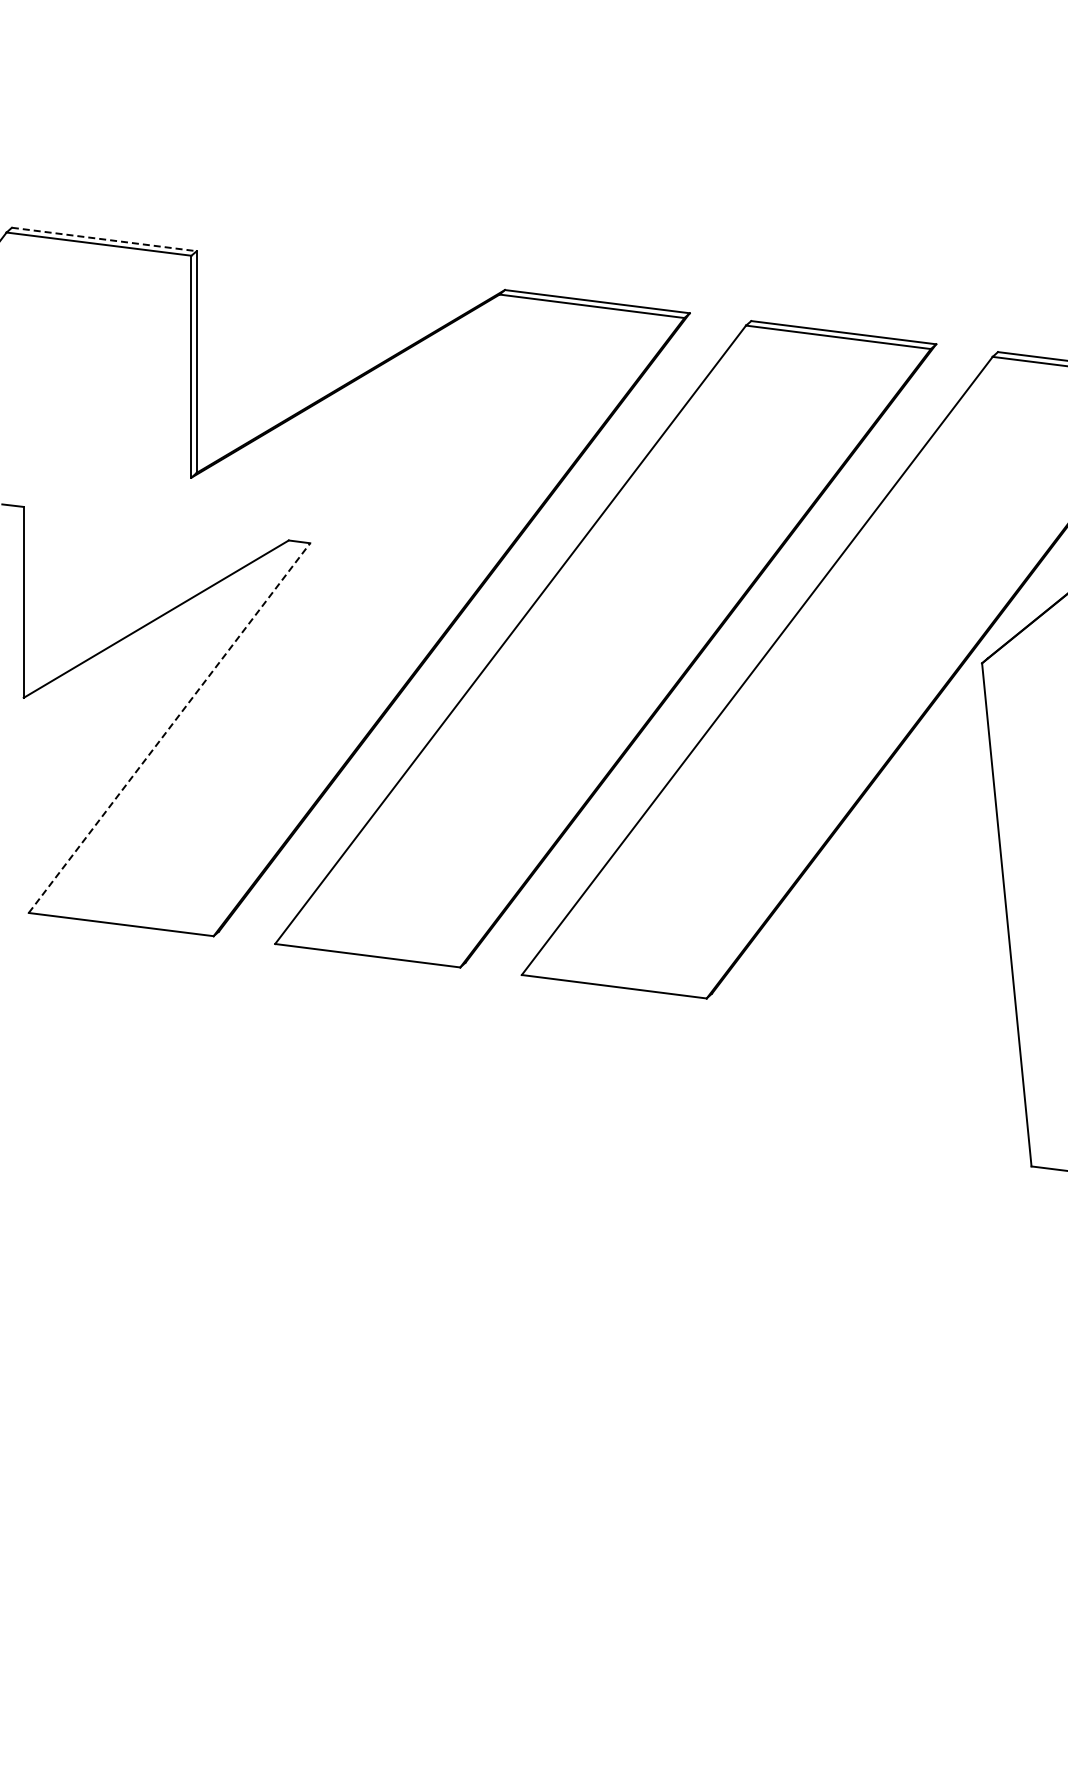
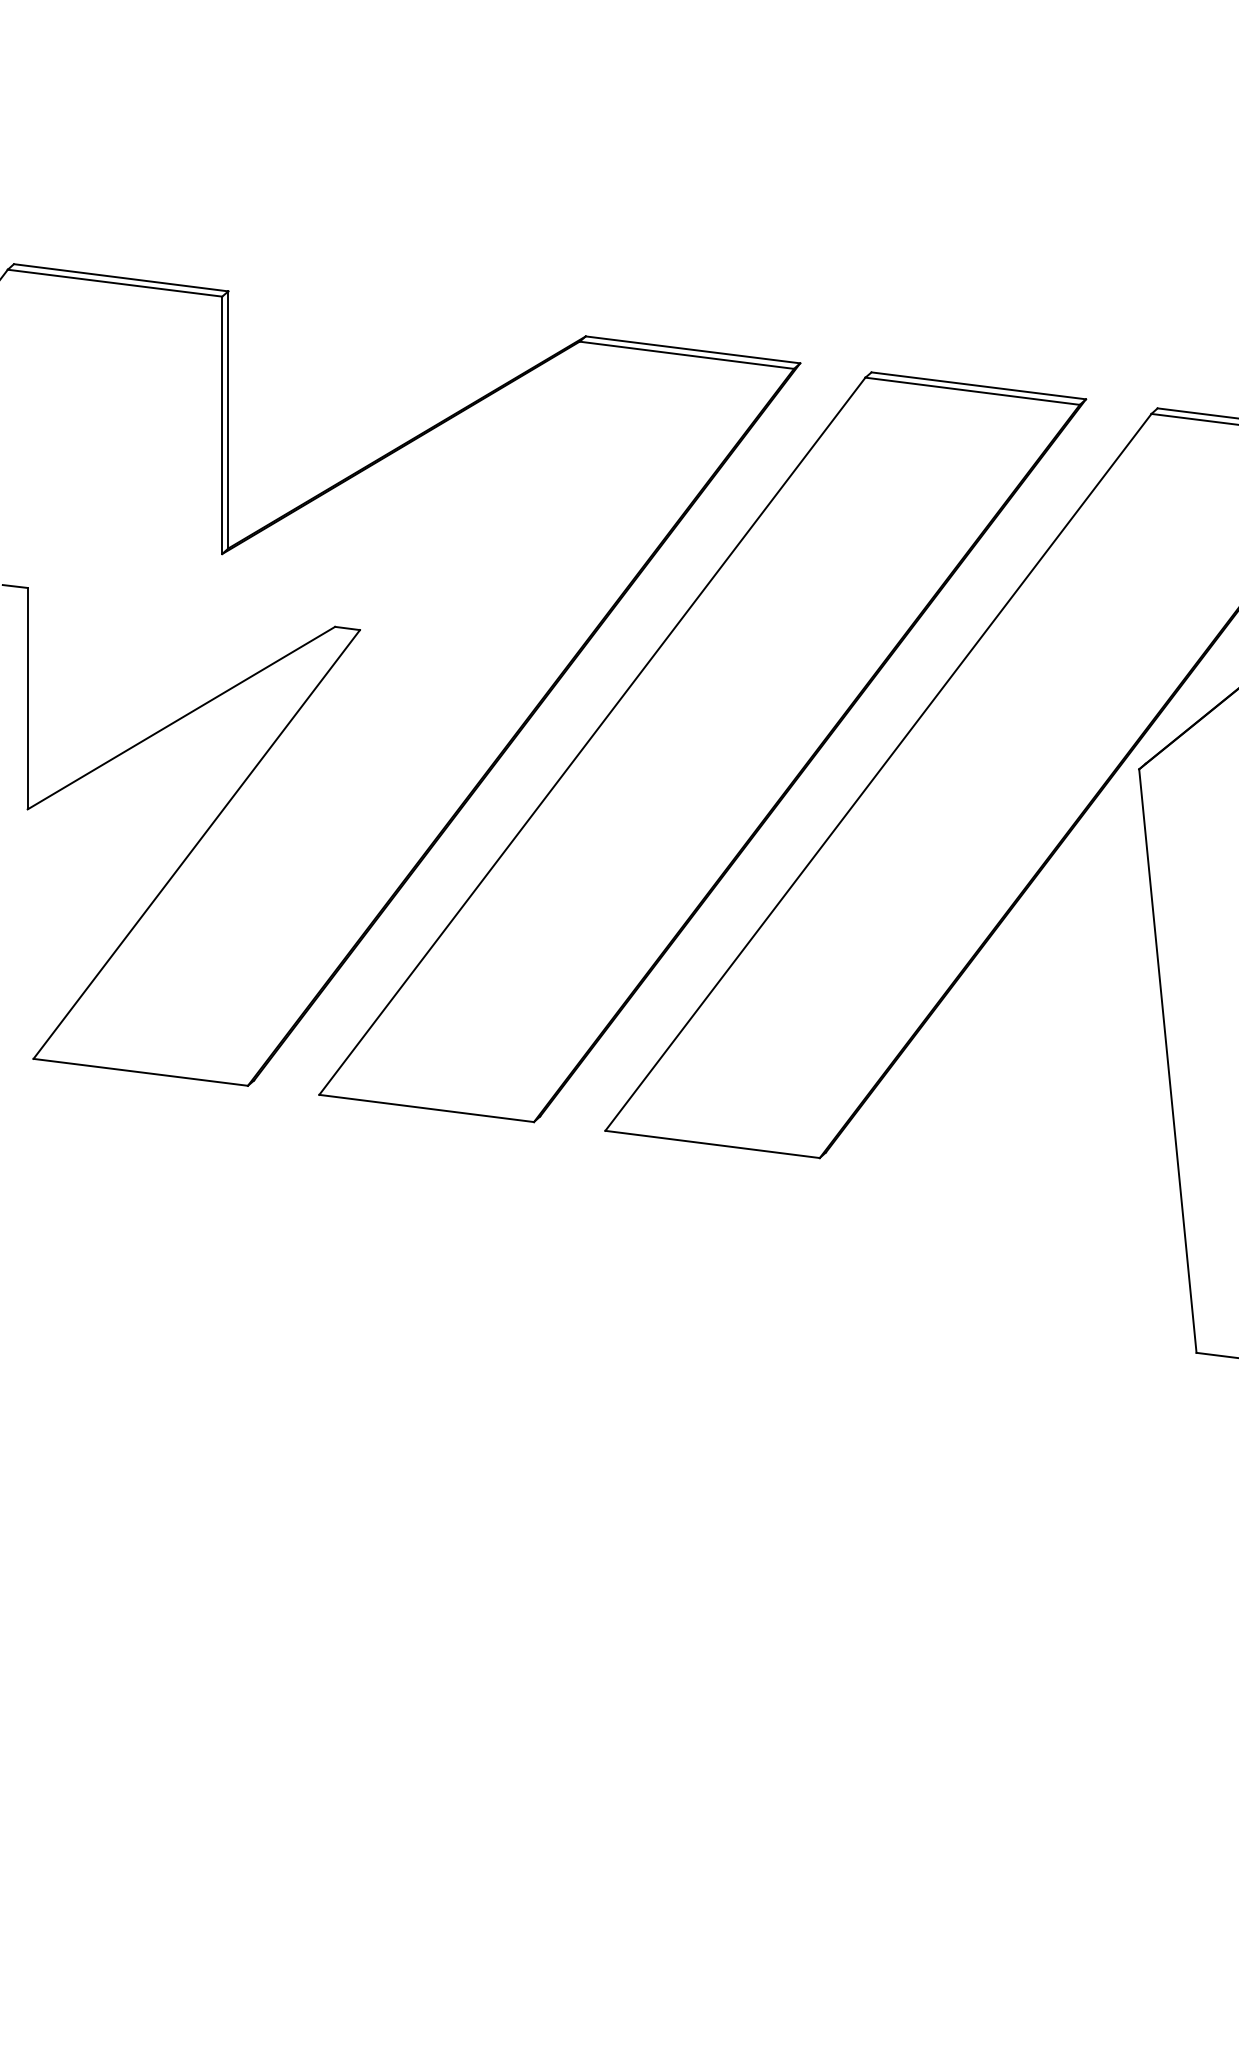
line: (104, 239) -> (121, 277), dashed -> solid
line: (169, 727) -> (196, 843), dashed -> solid

